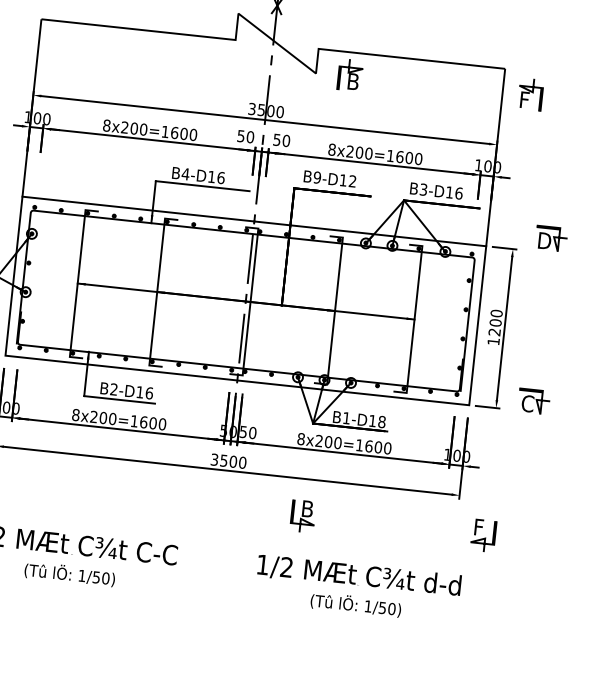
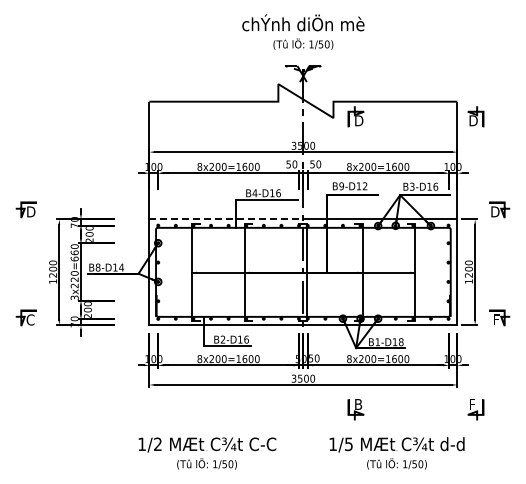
text: (354, 81) -> (359, 120), B -> D
text: (526, 99) -> (473, 120), F -> D
line: (138, 209) -> (226, 219), solid -> dashed
text: (527, 403) -> (495, 319), C -> F
text: (286, 567) -> (348, 444), 1/2 -> 1/5

